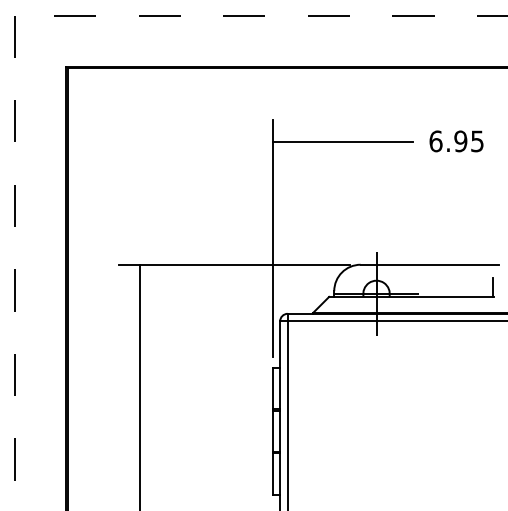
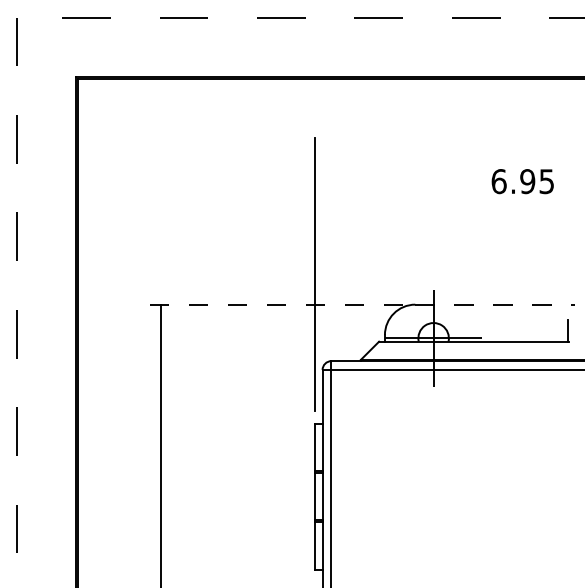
line: (342, 141) -> (394, 162), removed
text: (456, 141) -> (522, 181), moved
line: (234, 264) -> (269, 304), solid -> dashed
line: (429, 264) -> (494, 304), solid -> dashed

